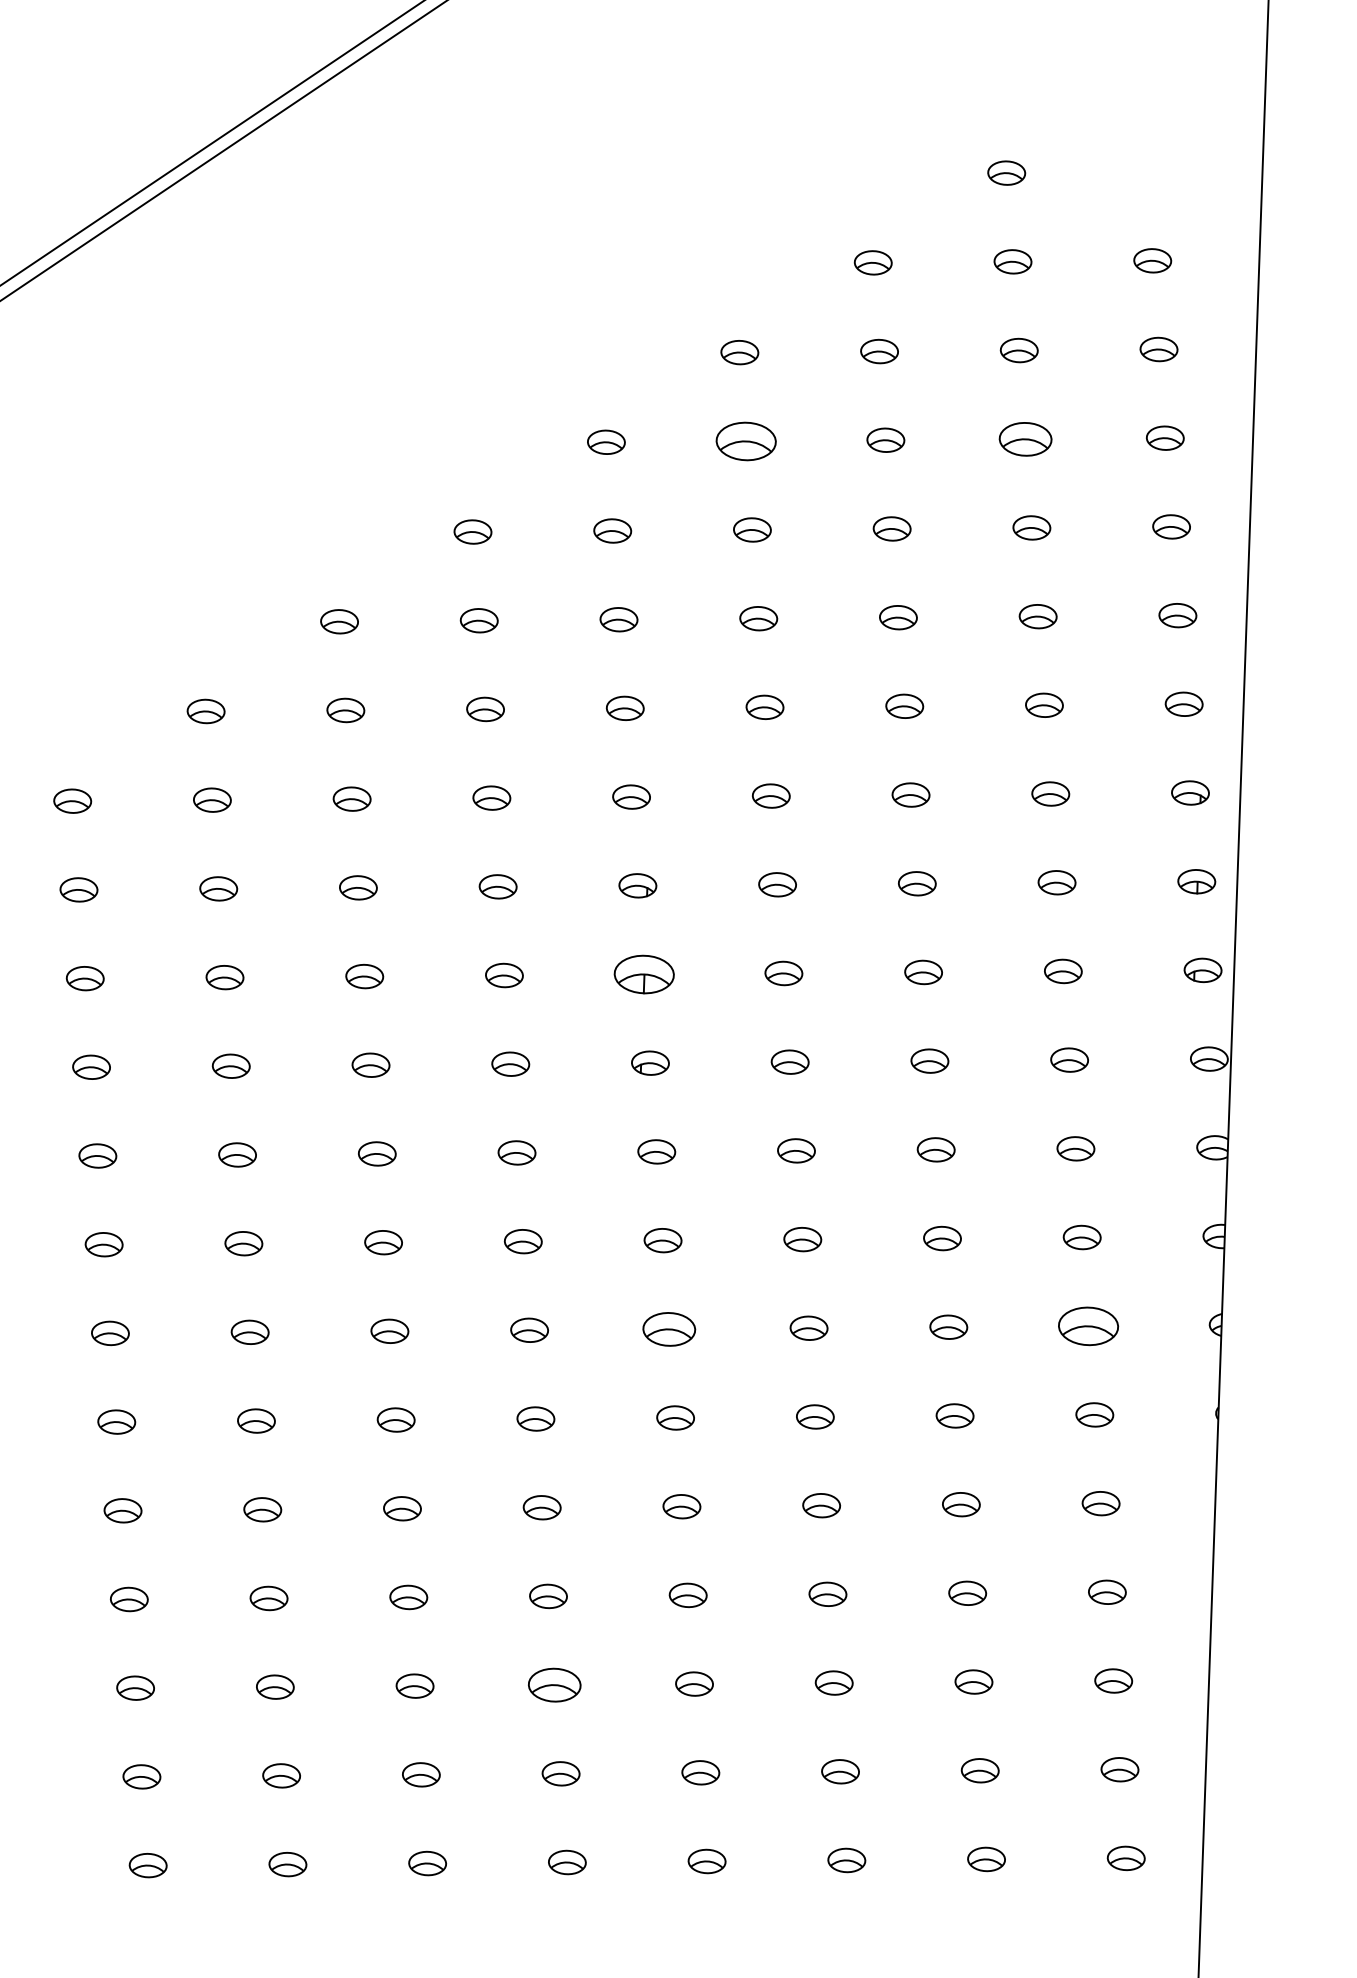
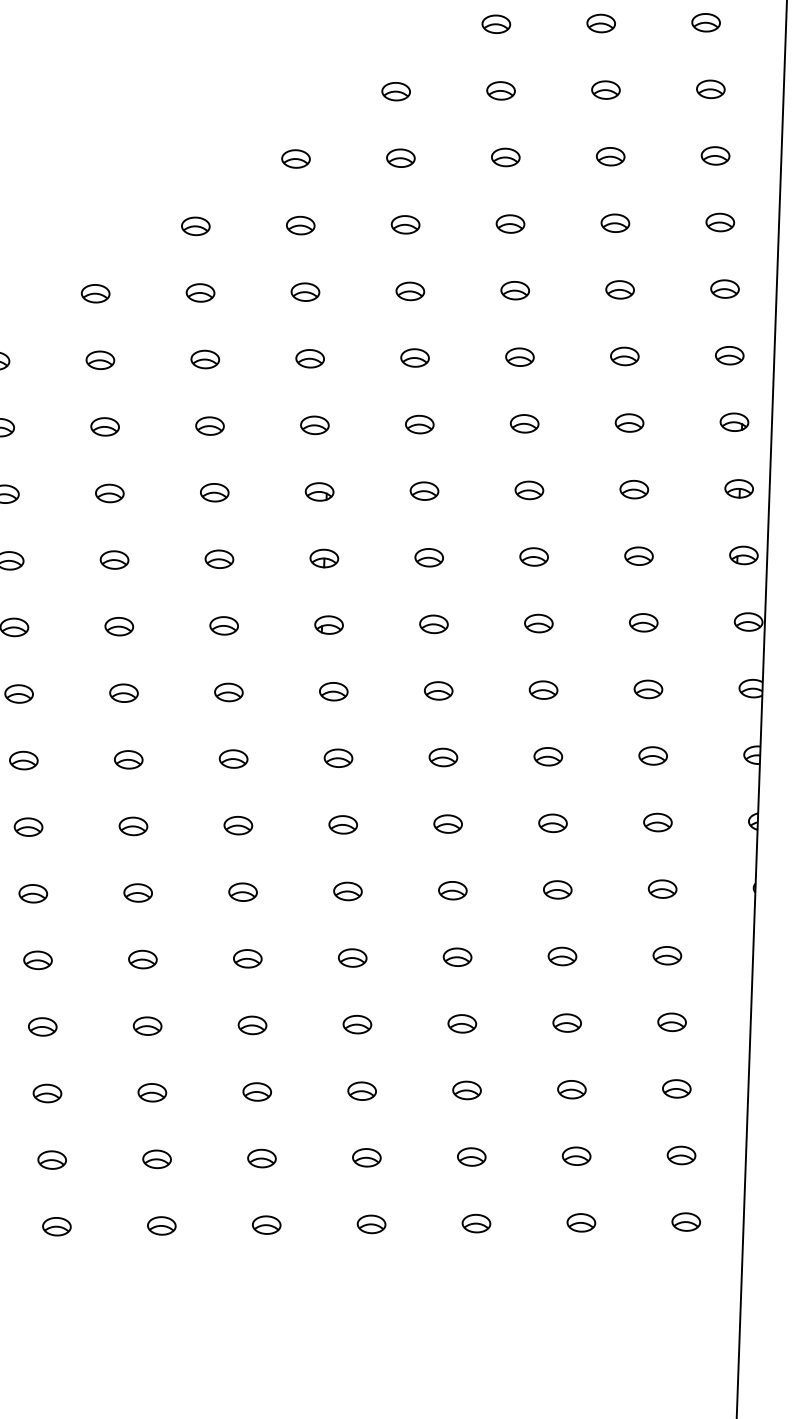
part: (1025, 438) -> (610, 156), size x0.71
part: (745, 440) -> (400, 157), size x0.62
part: (643, 974) -> (323, 558), size x0.62
part: (1088, 1325) -> (657, 822), size x0.62
part: (669, 1328) -> (343, 824), size x0.71
part: (554, 1684) -> (257, 1091), size x0.71

